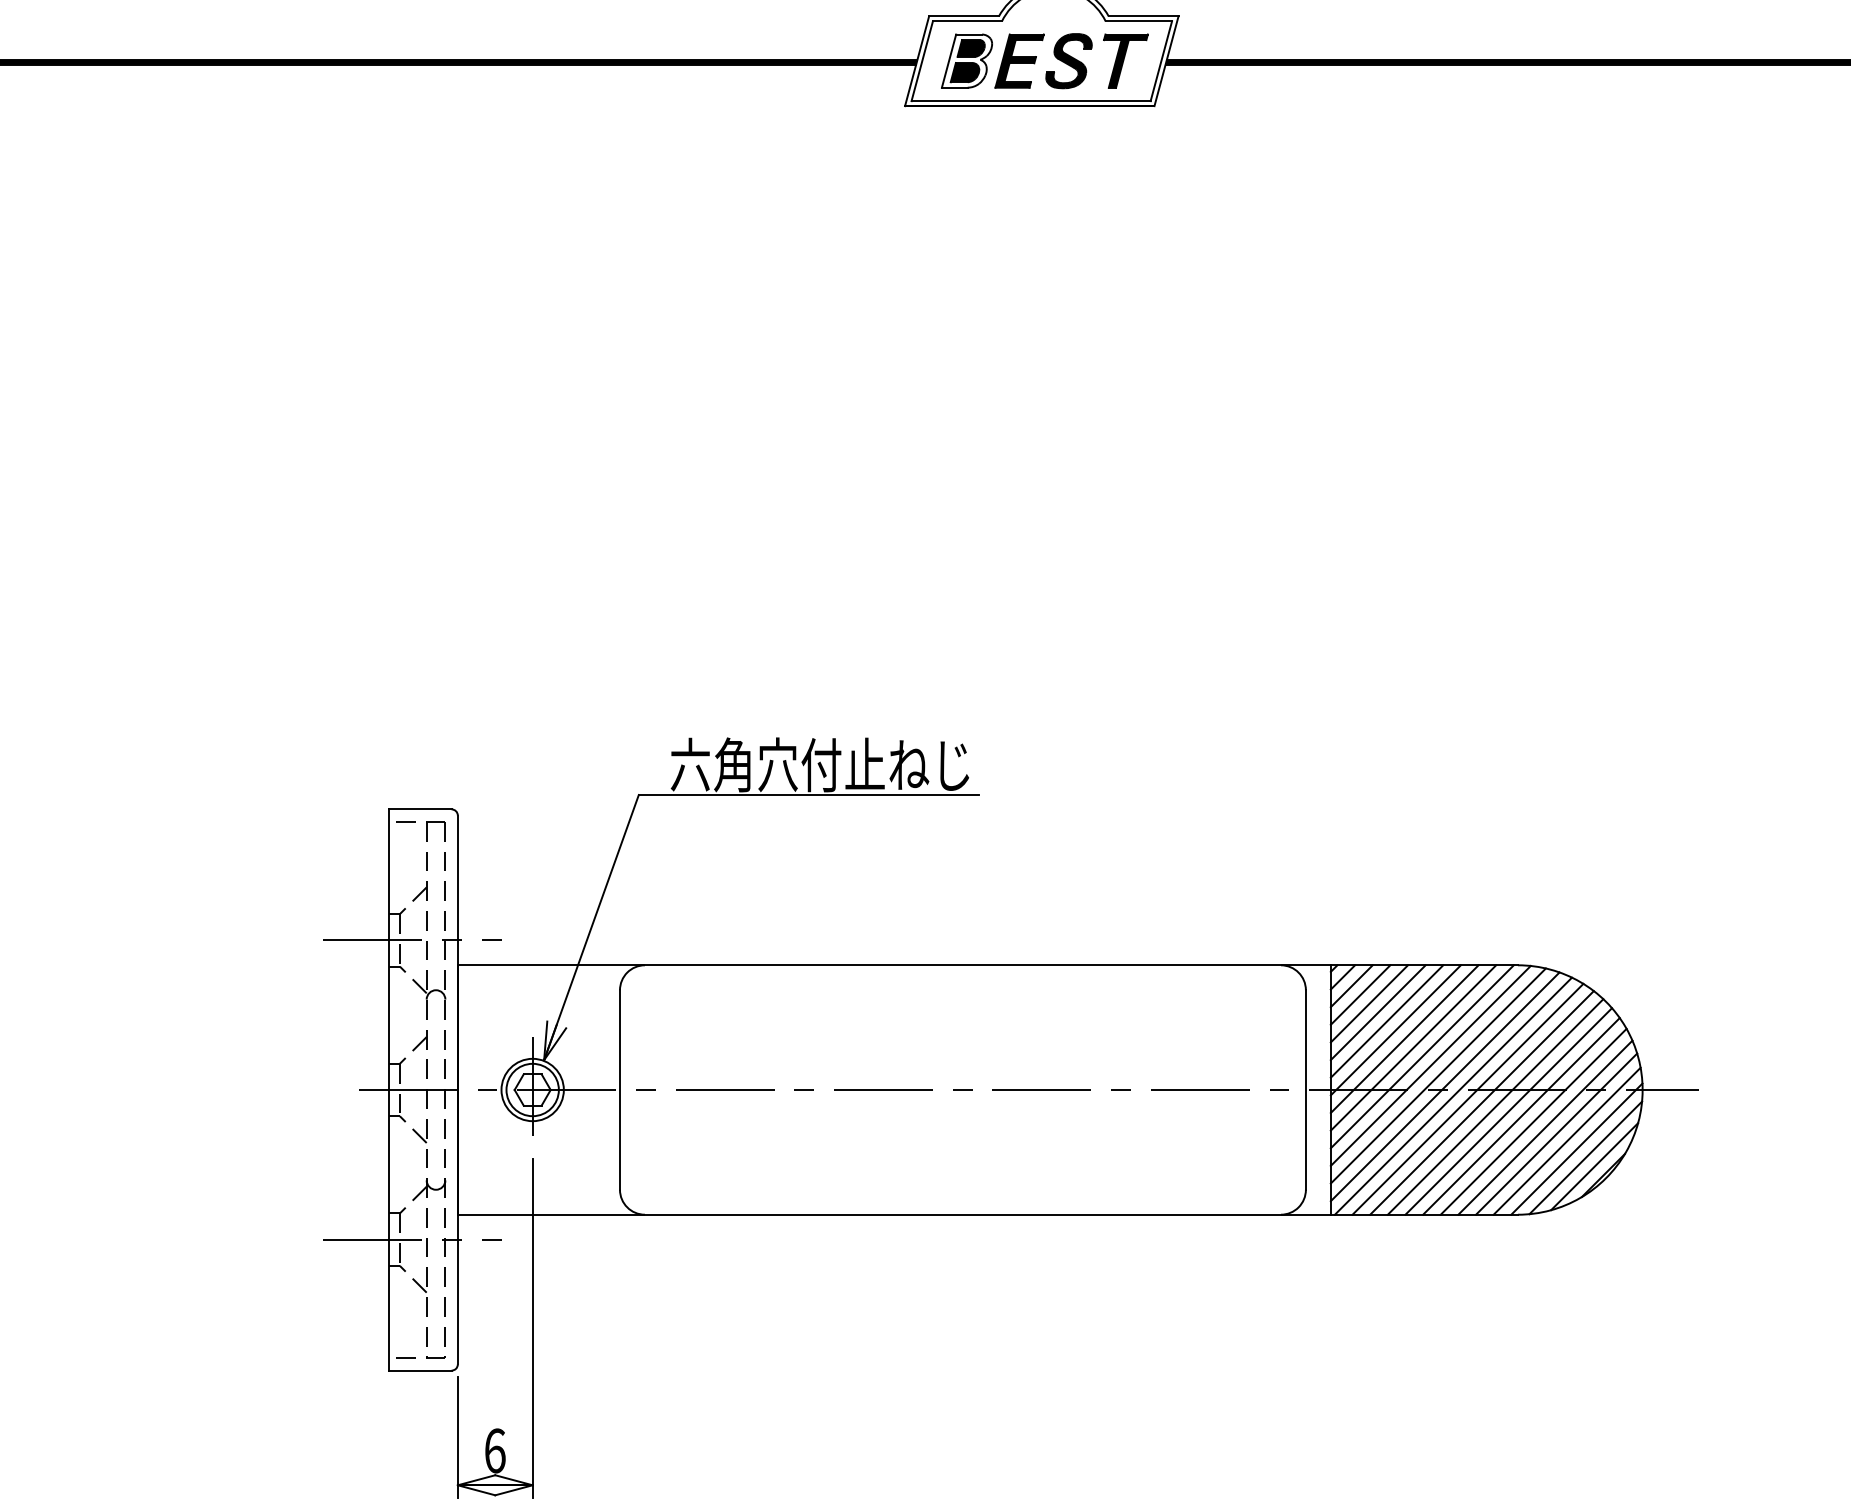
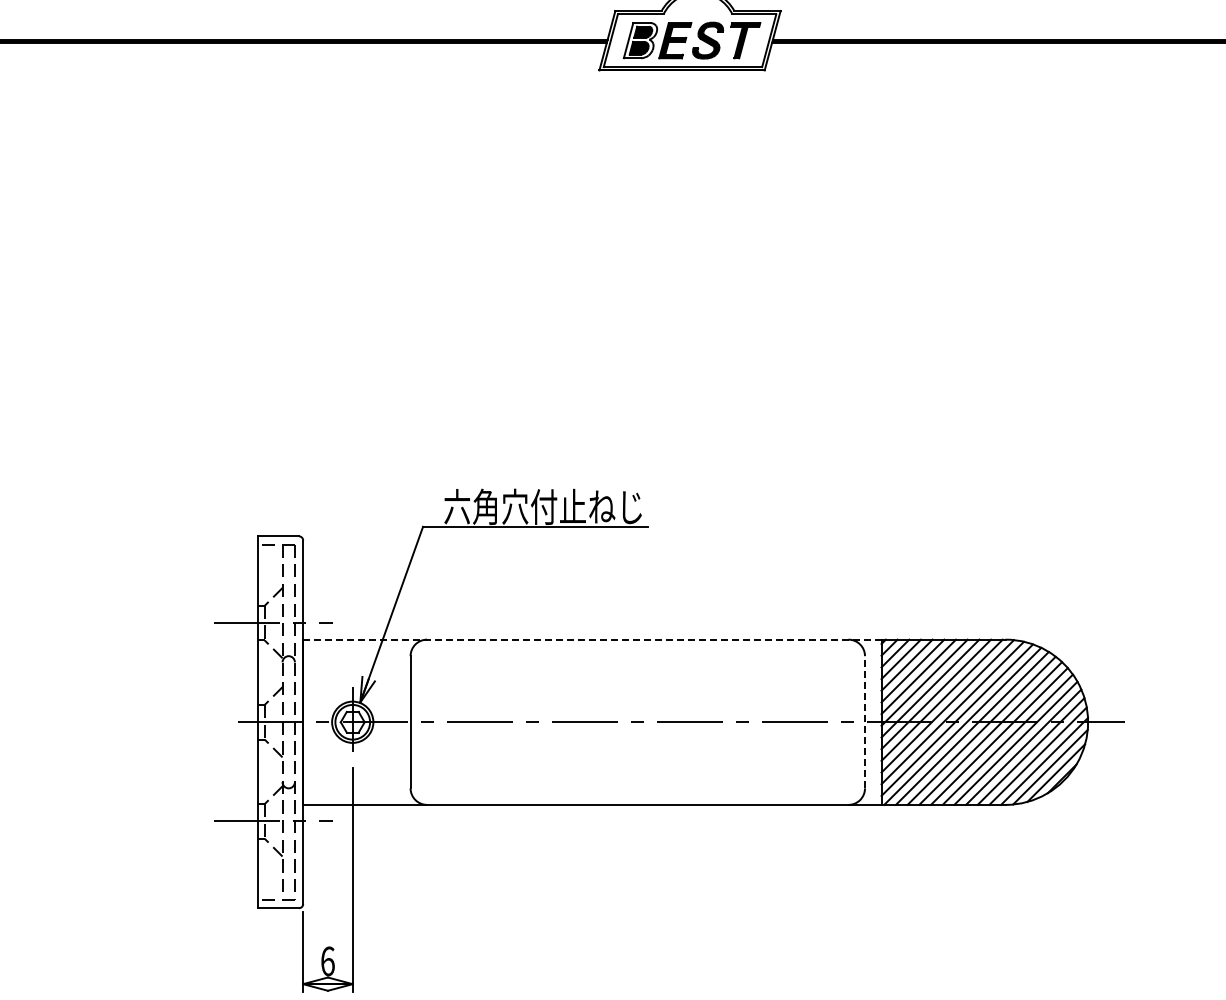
line: (894, 965) -> (592, 639), solid -> dashed
line: (1306, 1088) -> (865, 721), solid -> dashed

